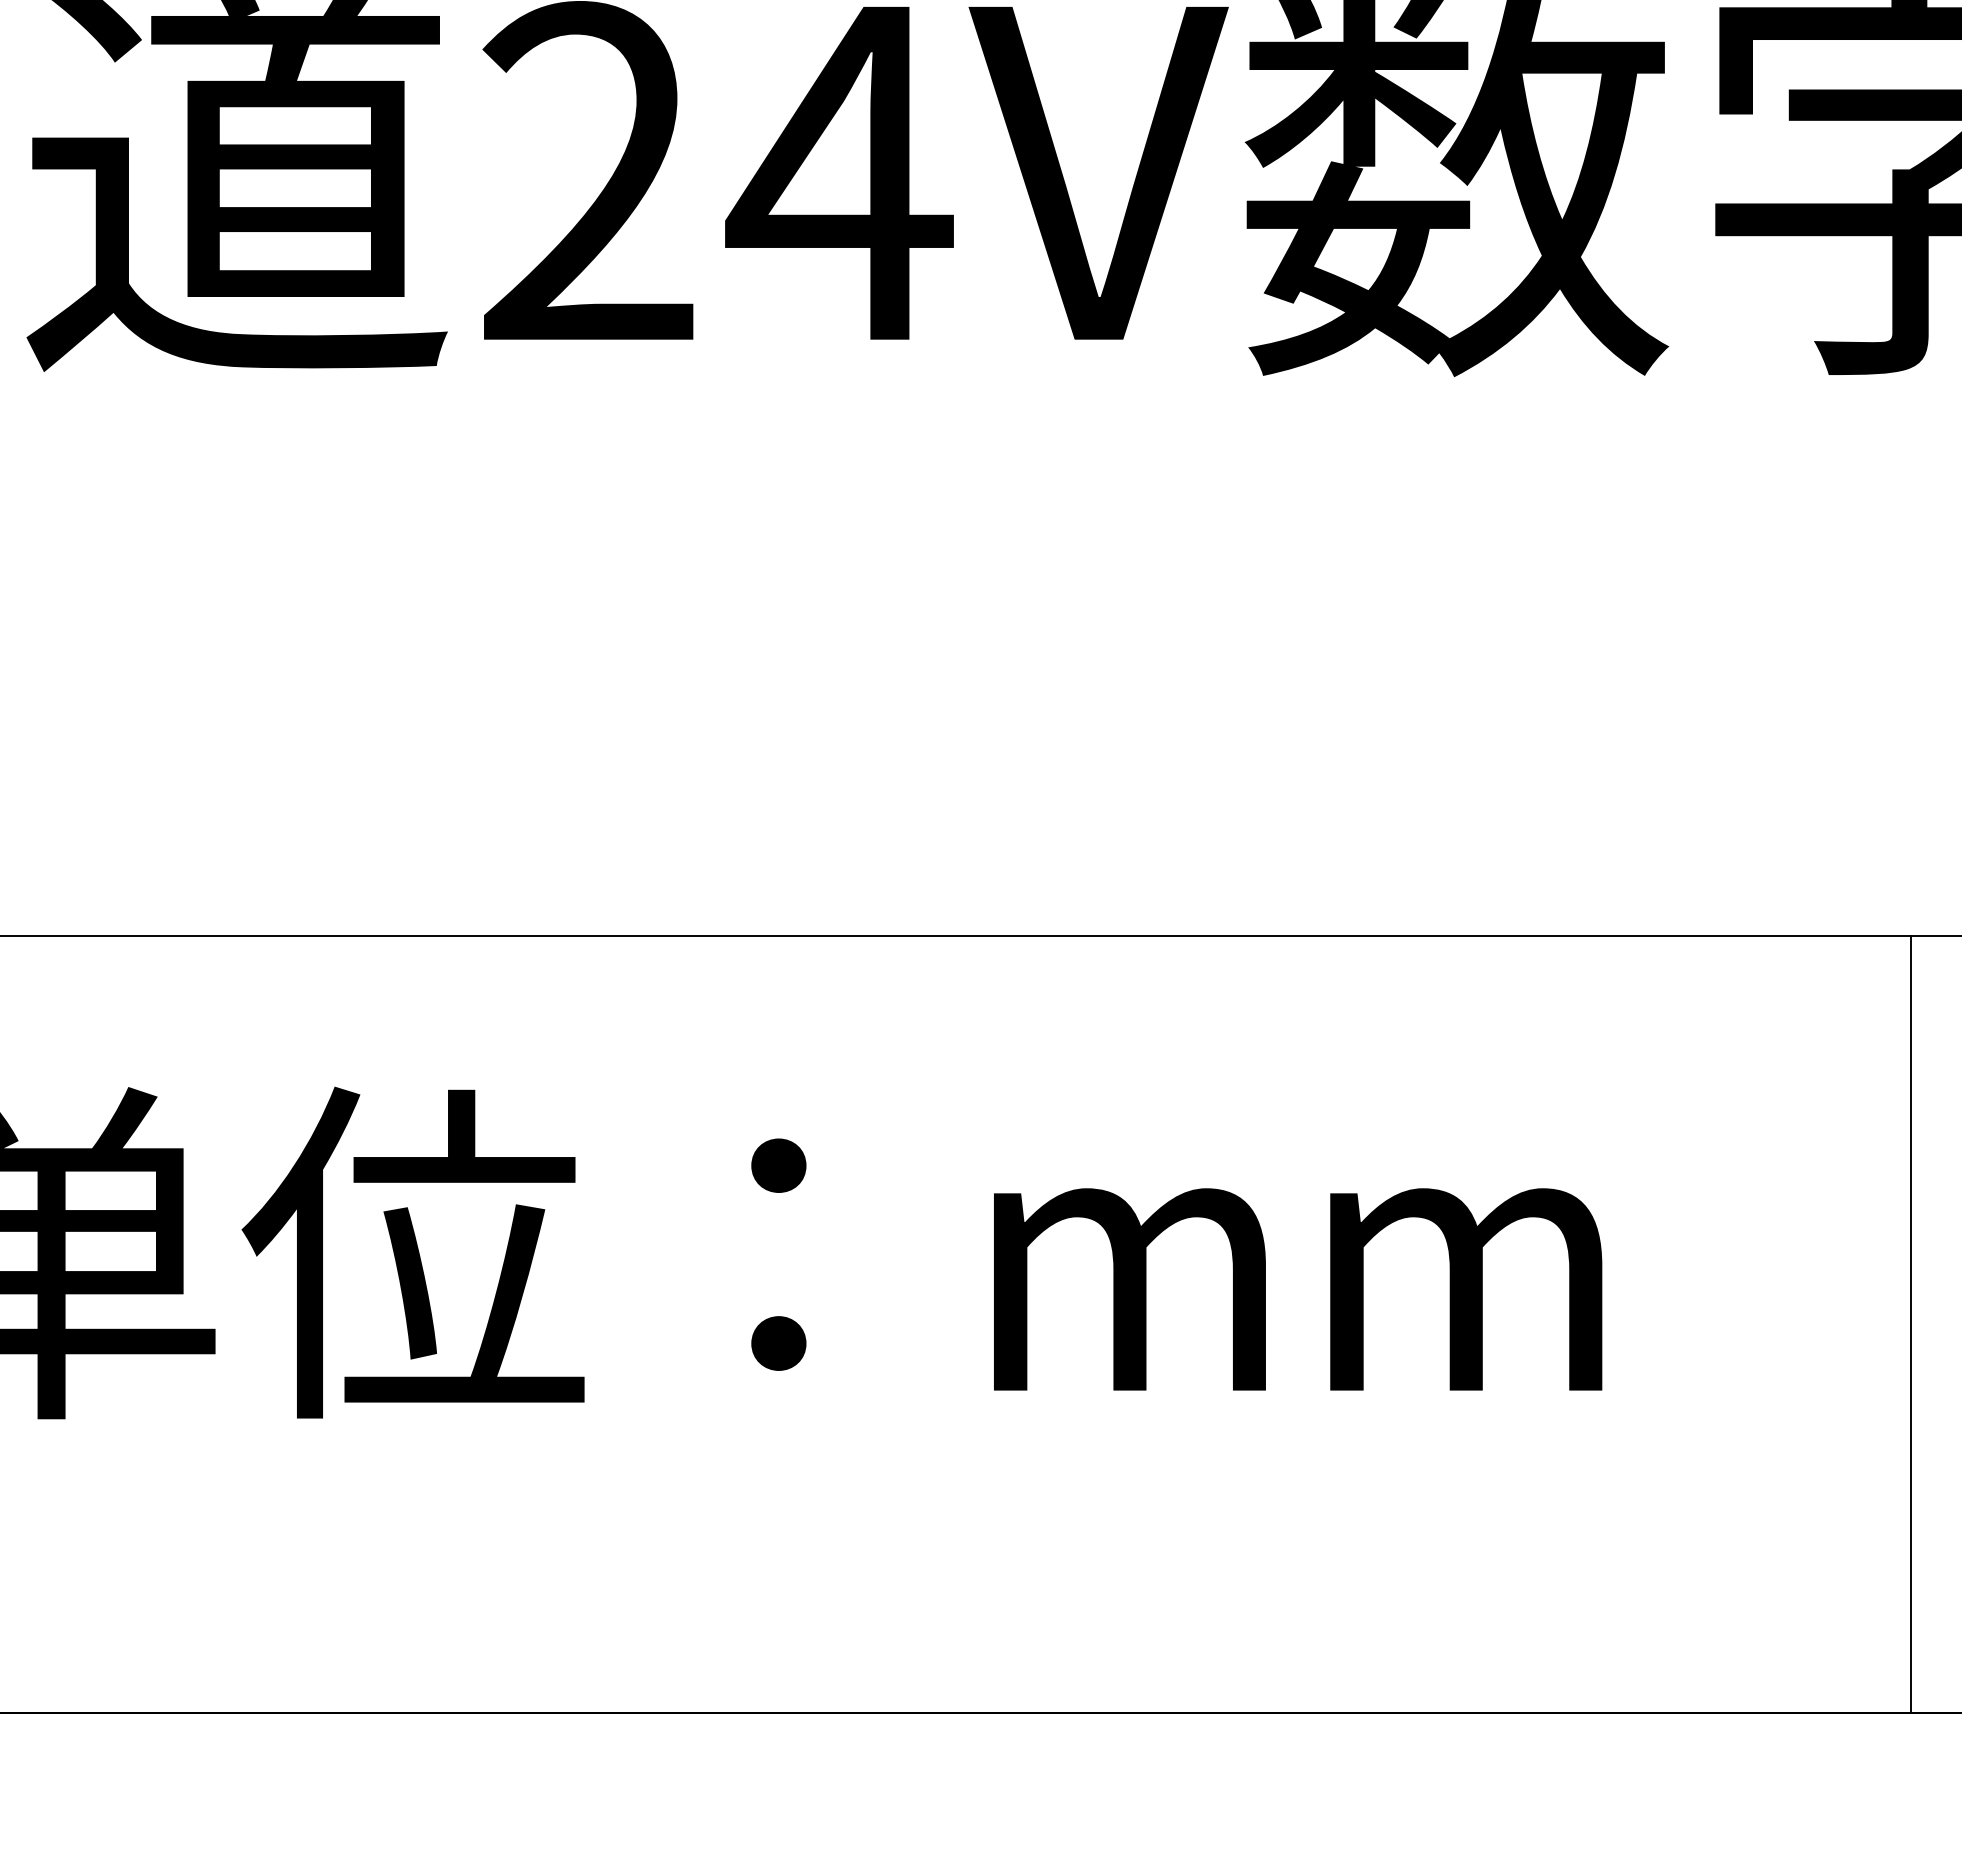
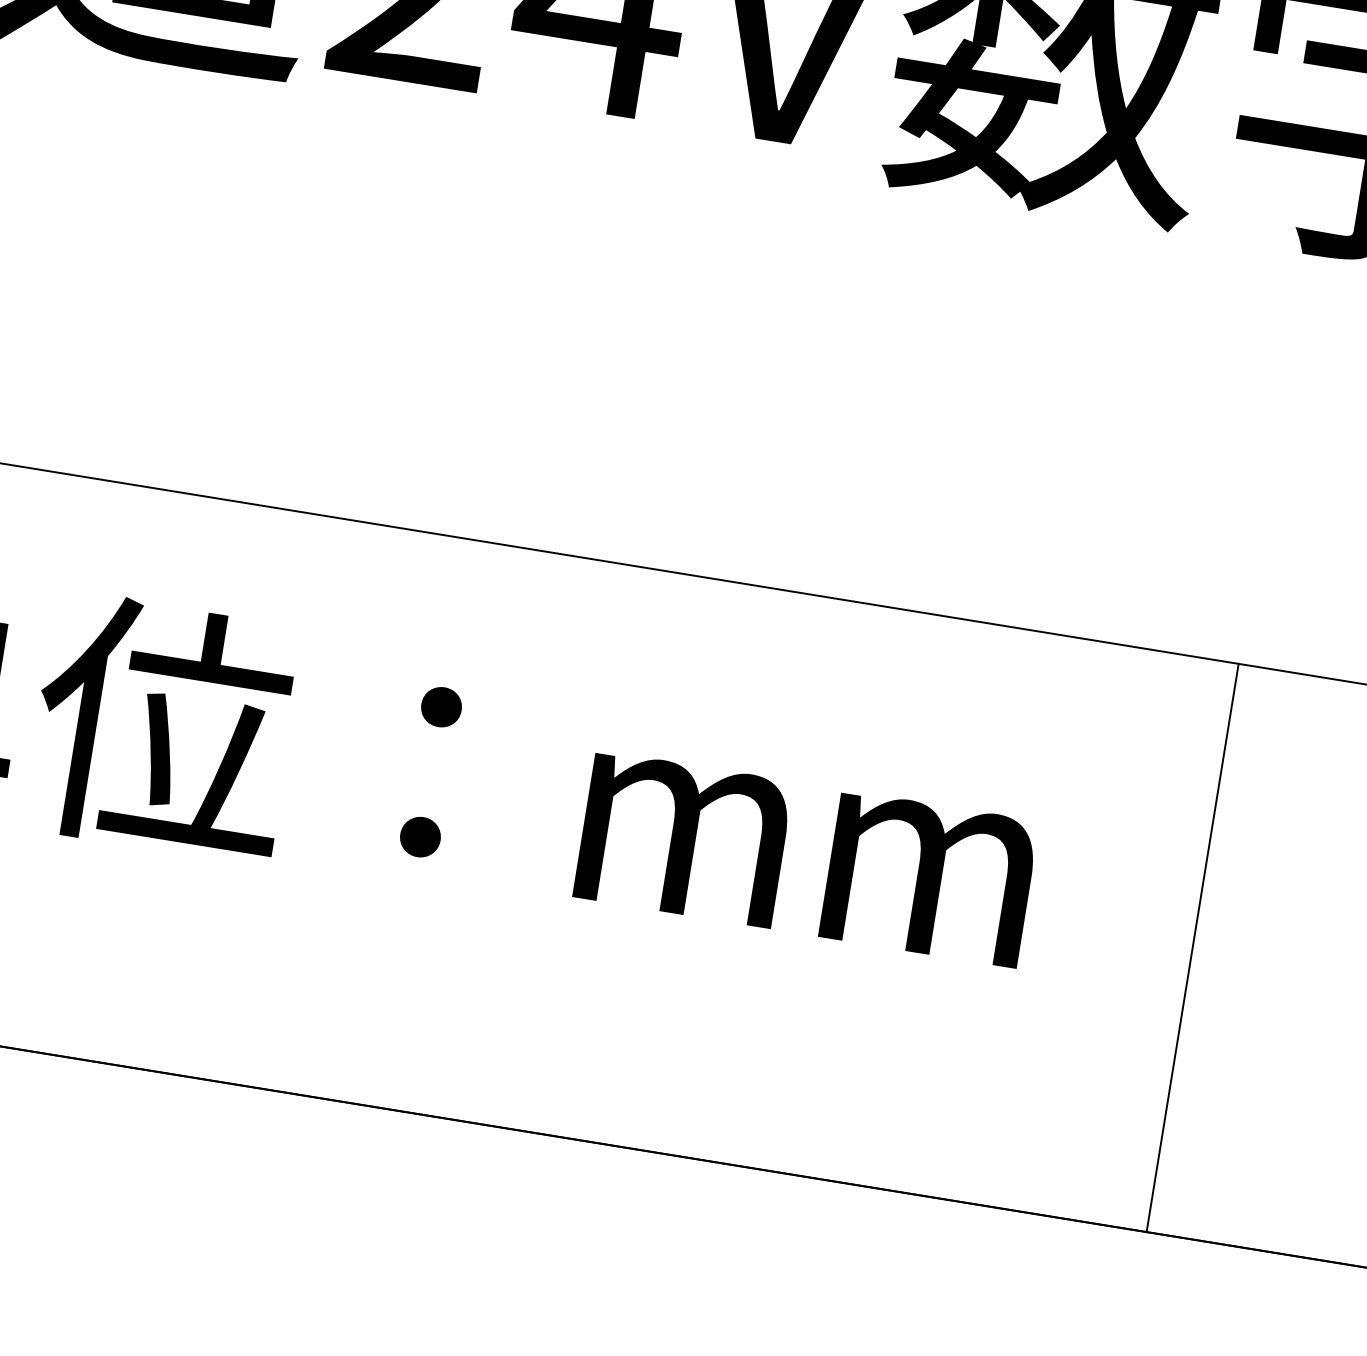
line: (1911, 1324) -> (1192, 947), moved

